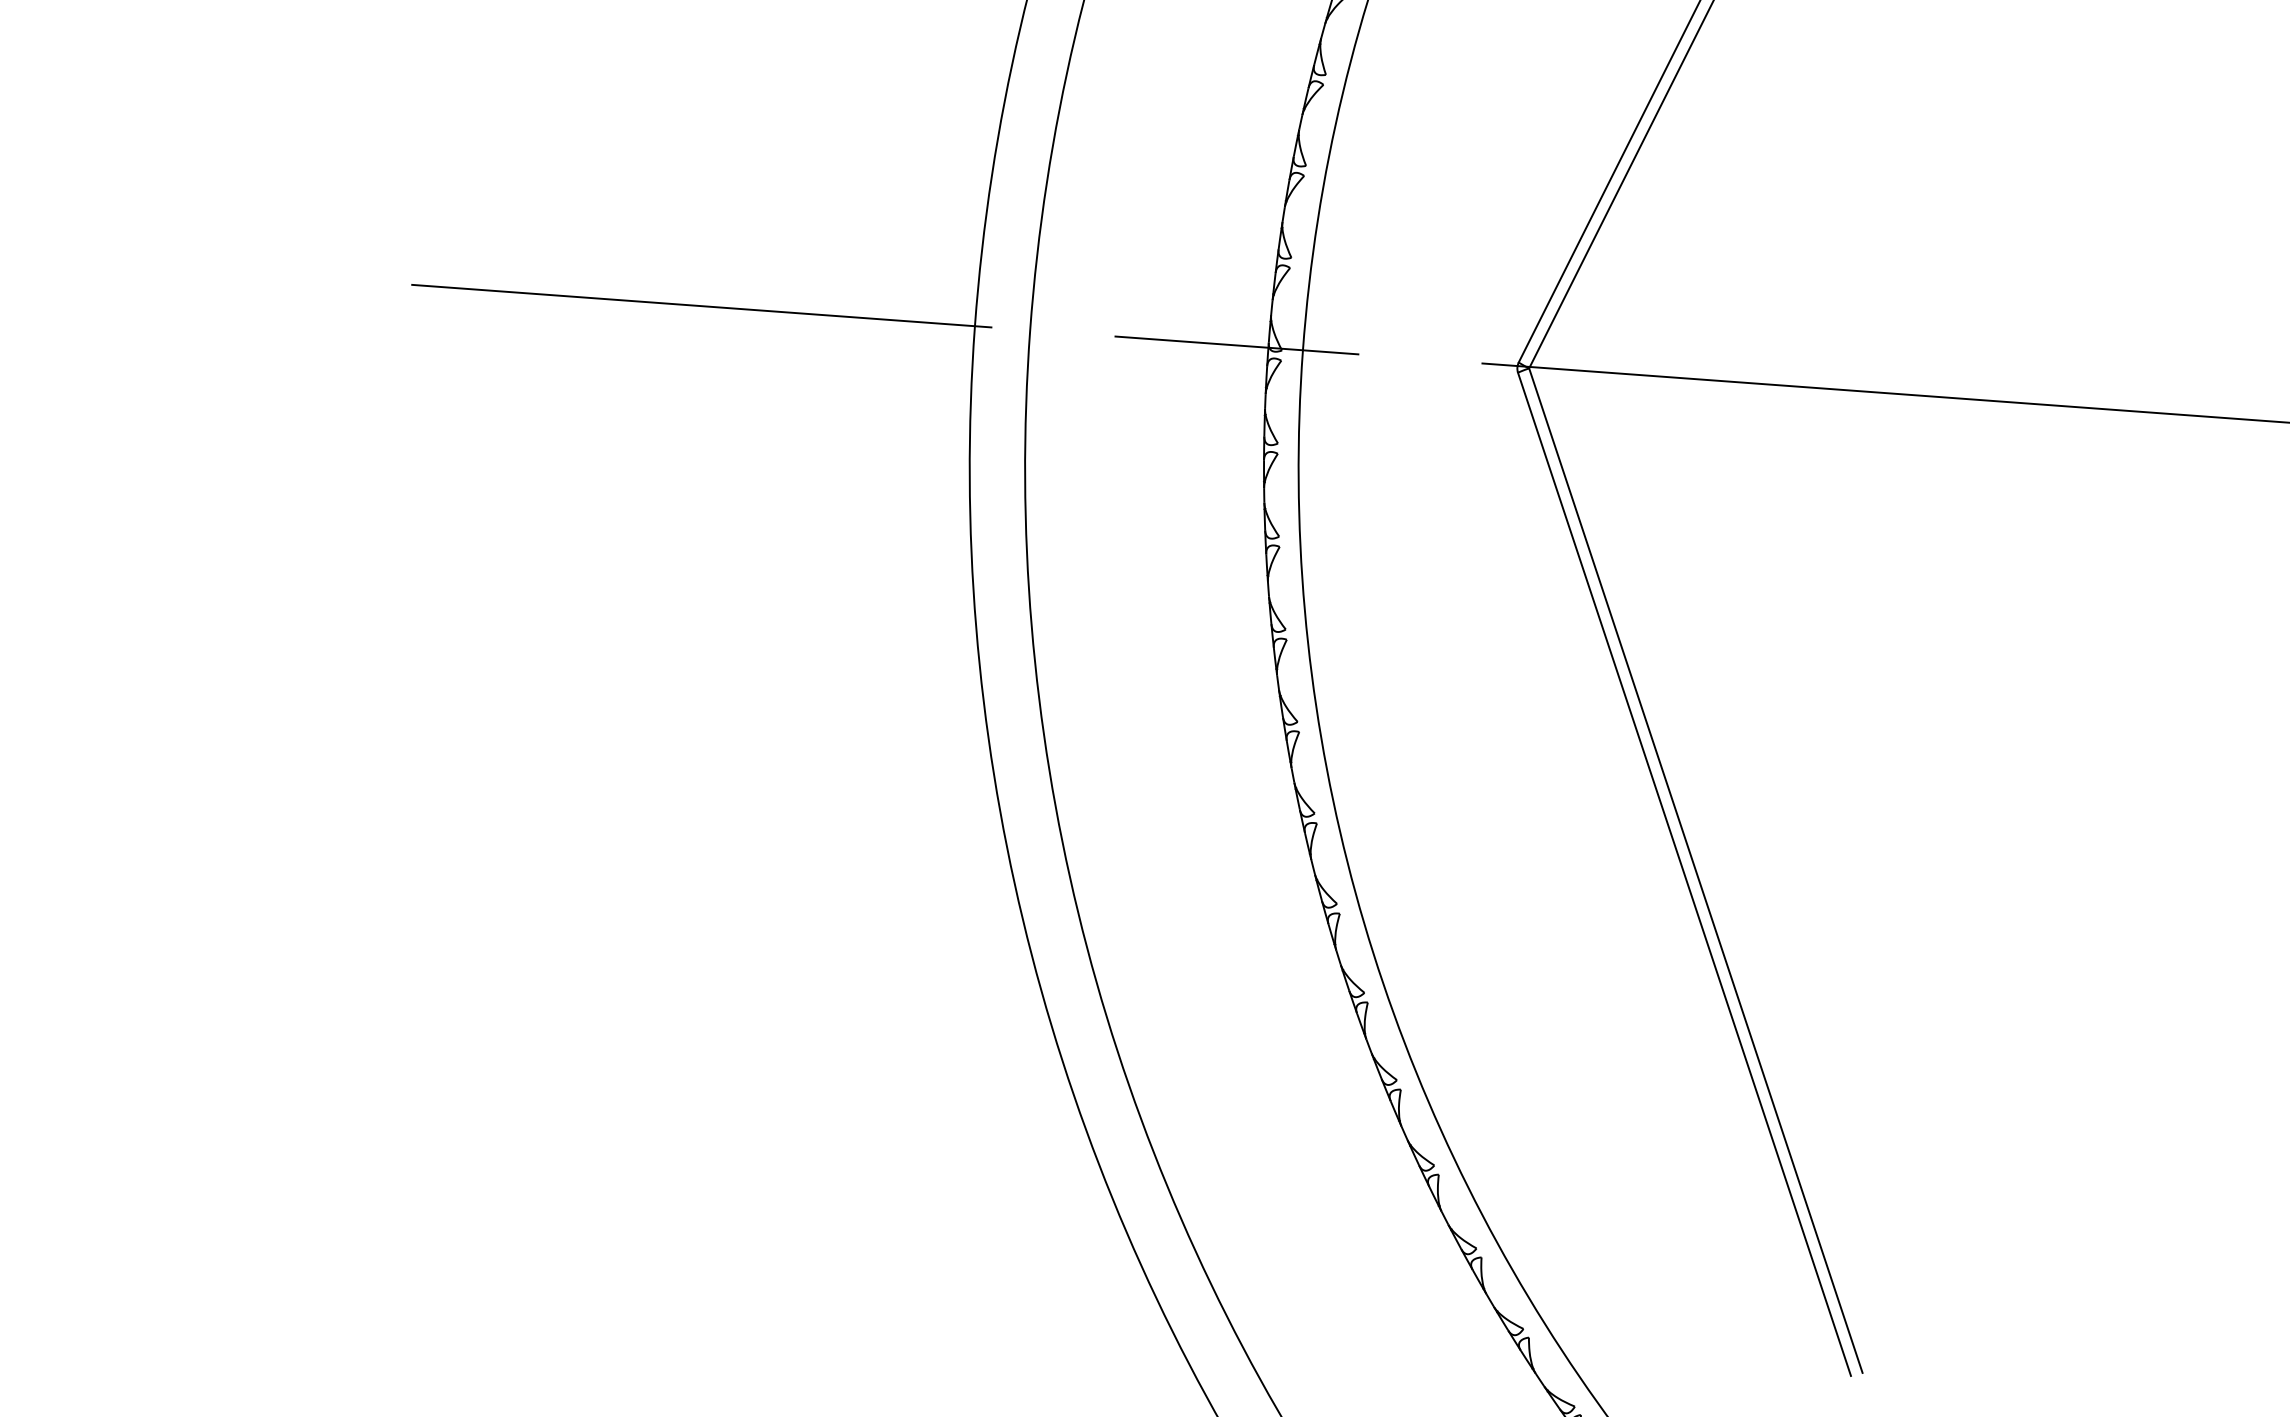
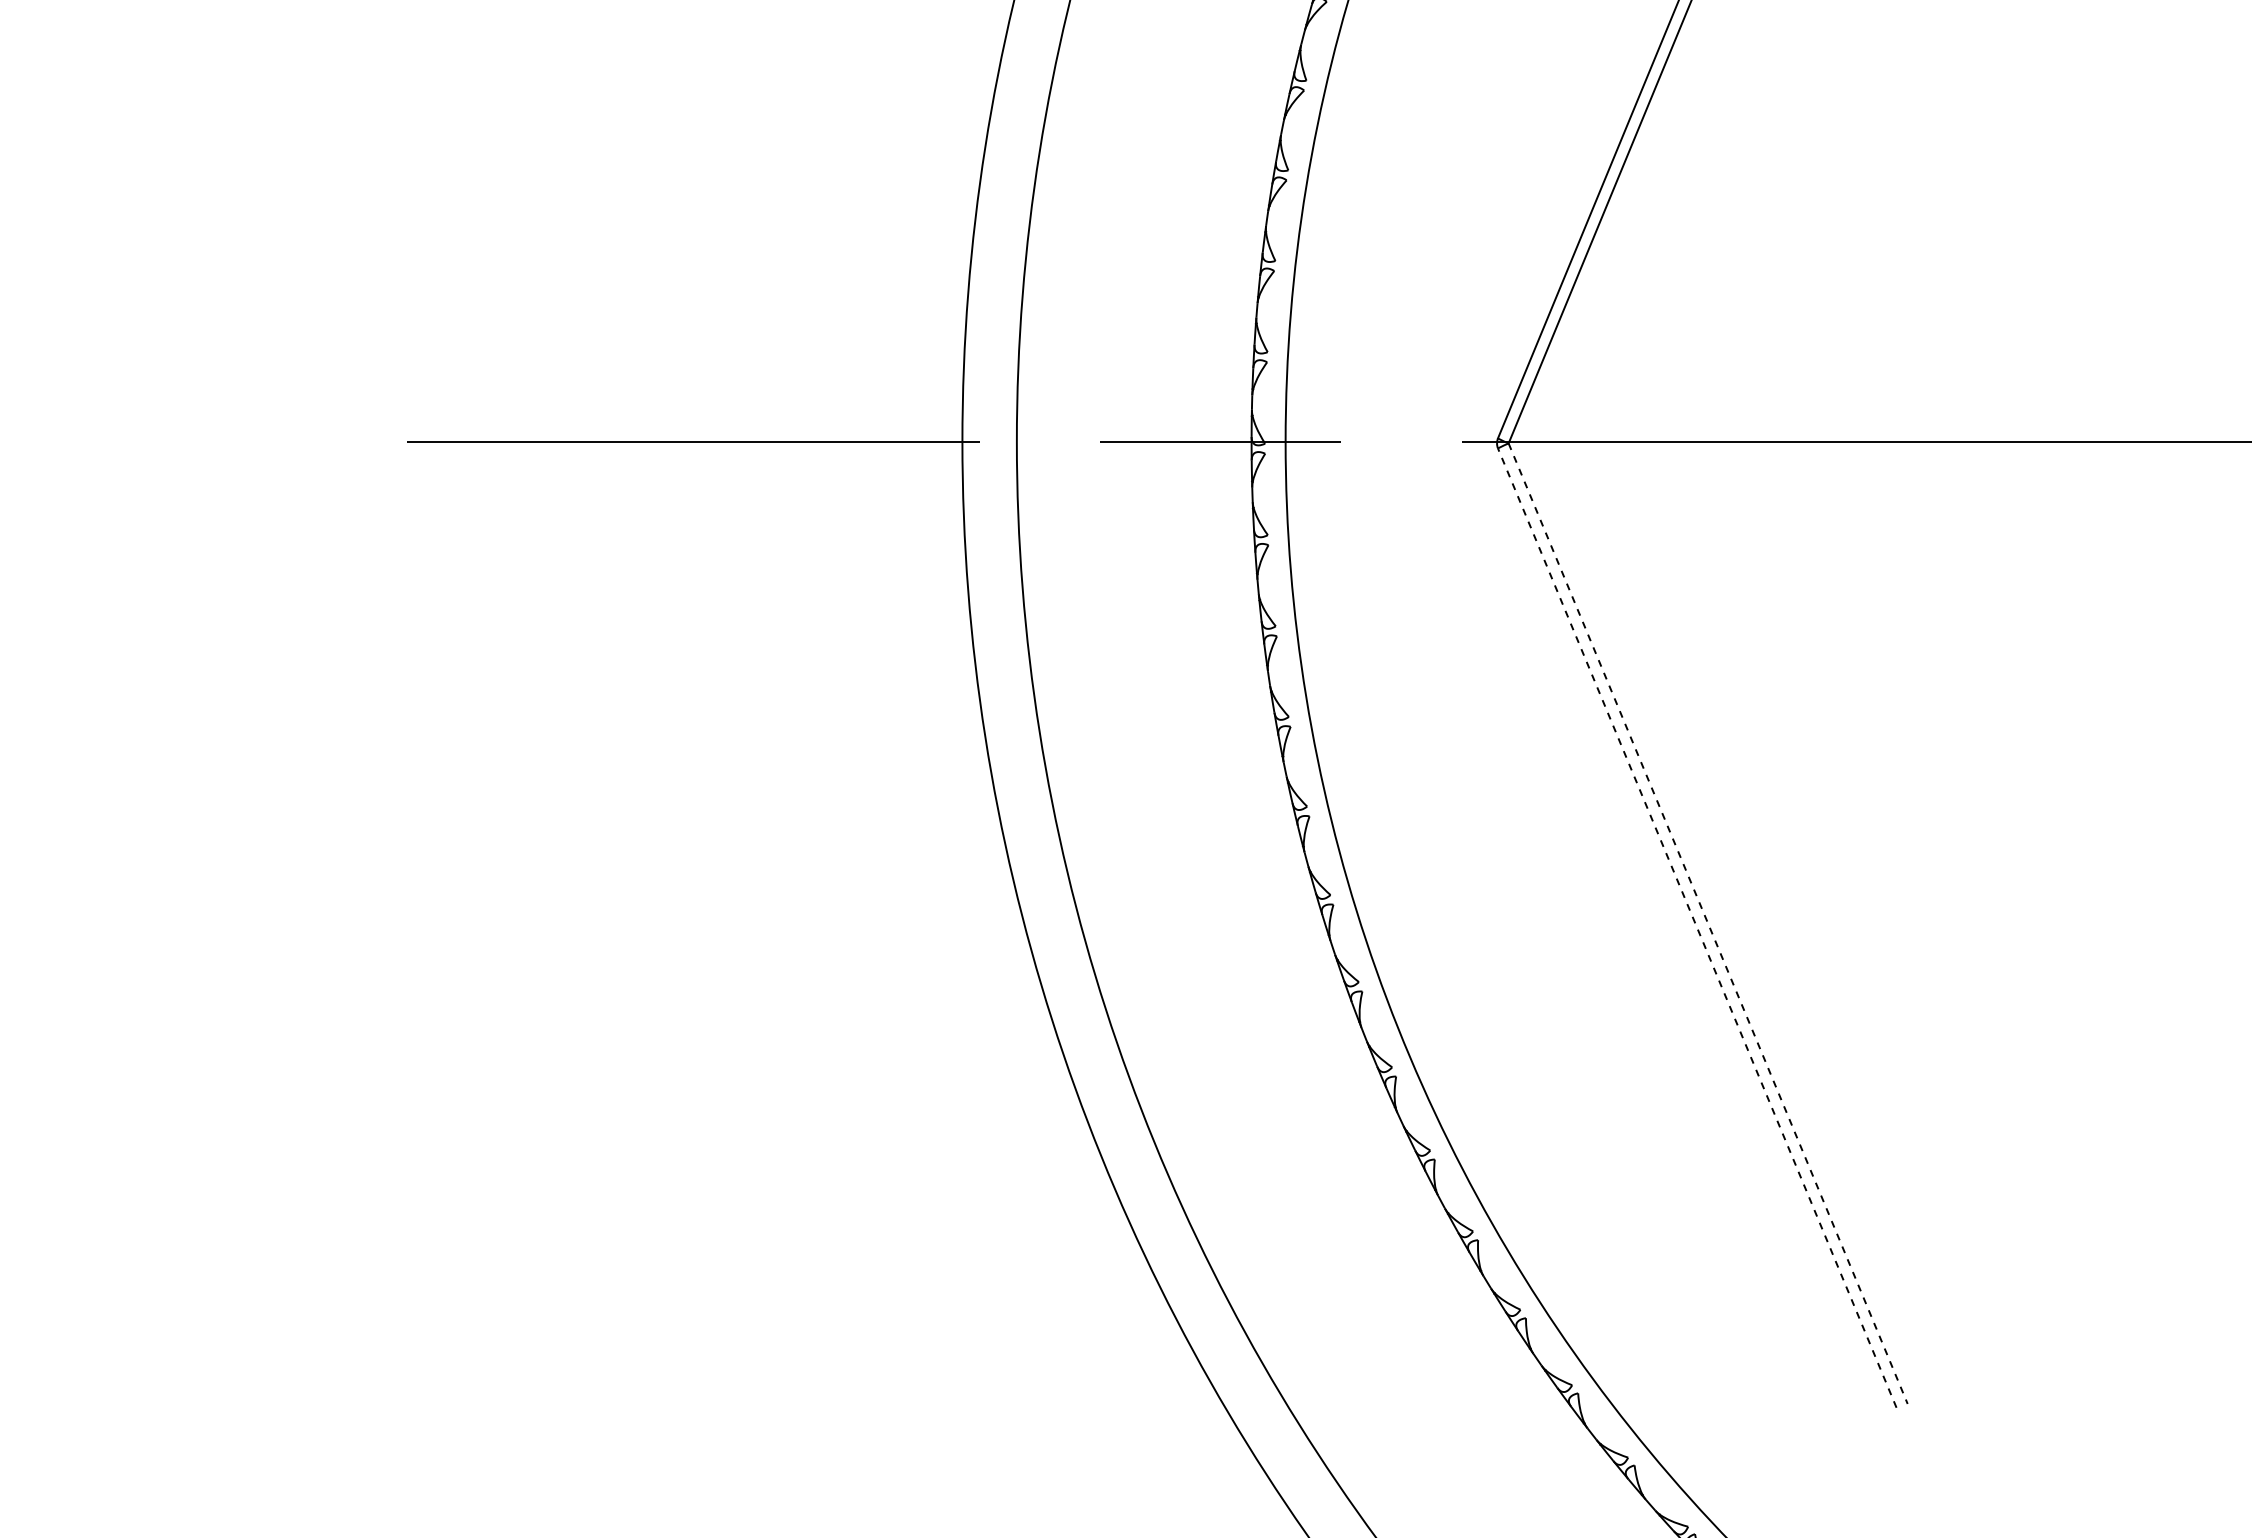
line: (1696, 871) -> (1708, 924), solid -> dashed
line: (1684, 873) -> (1697, 927), solid -> dashed

